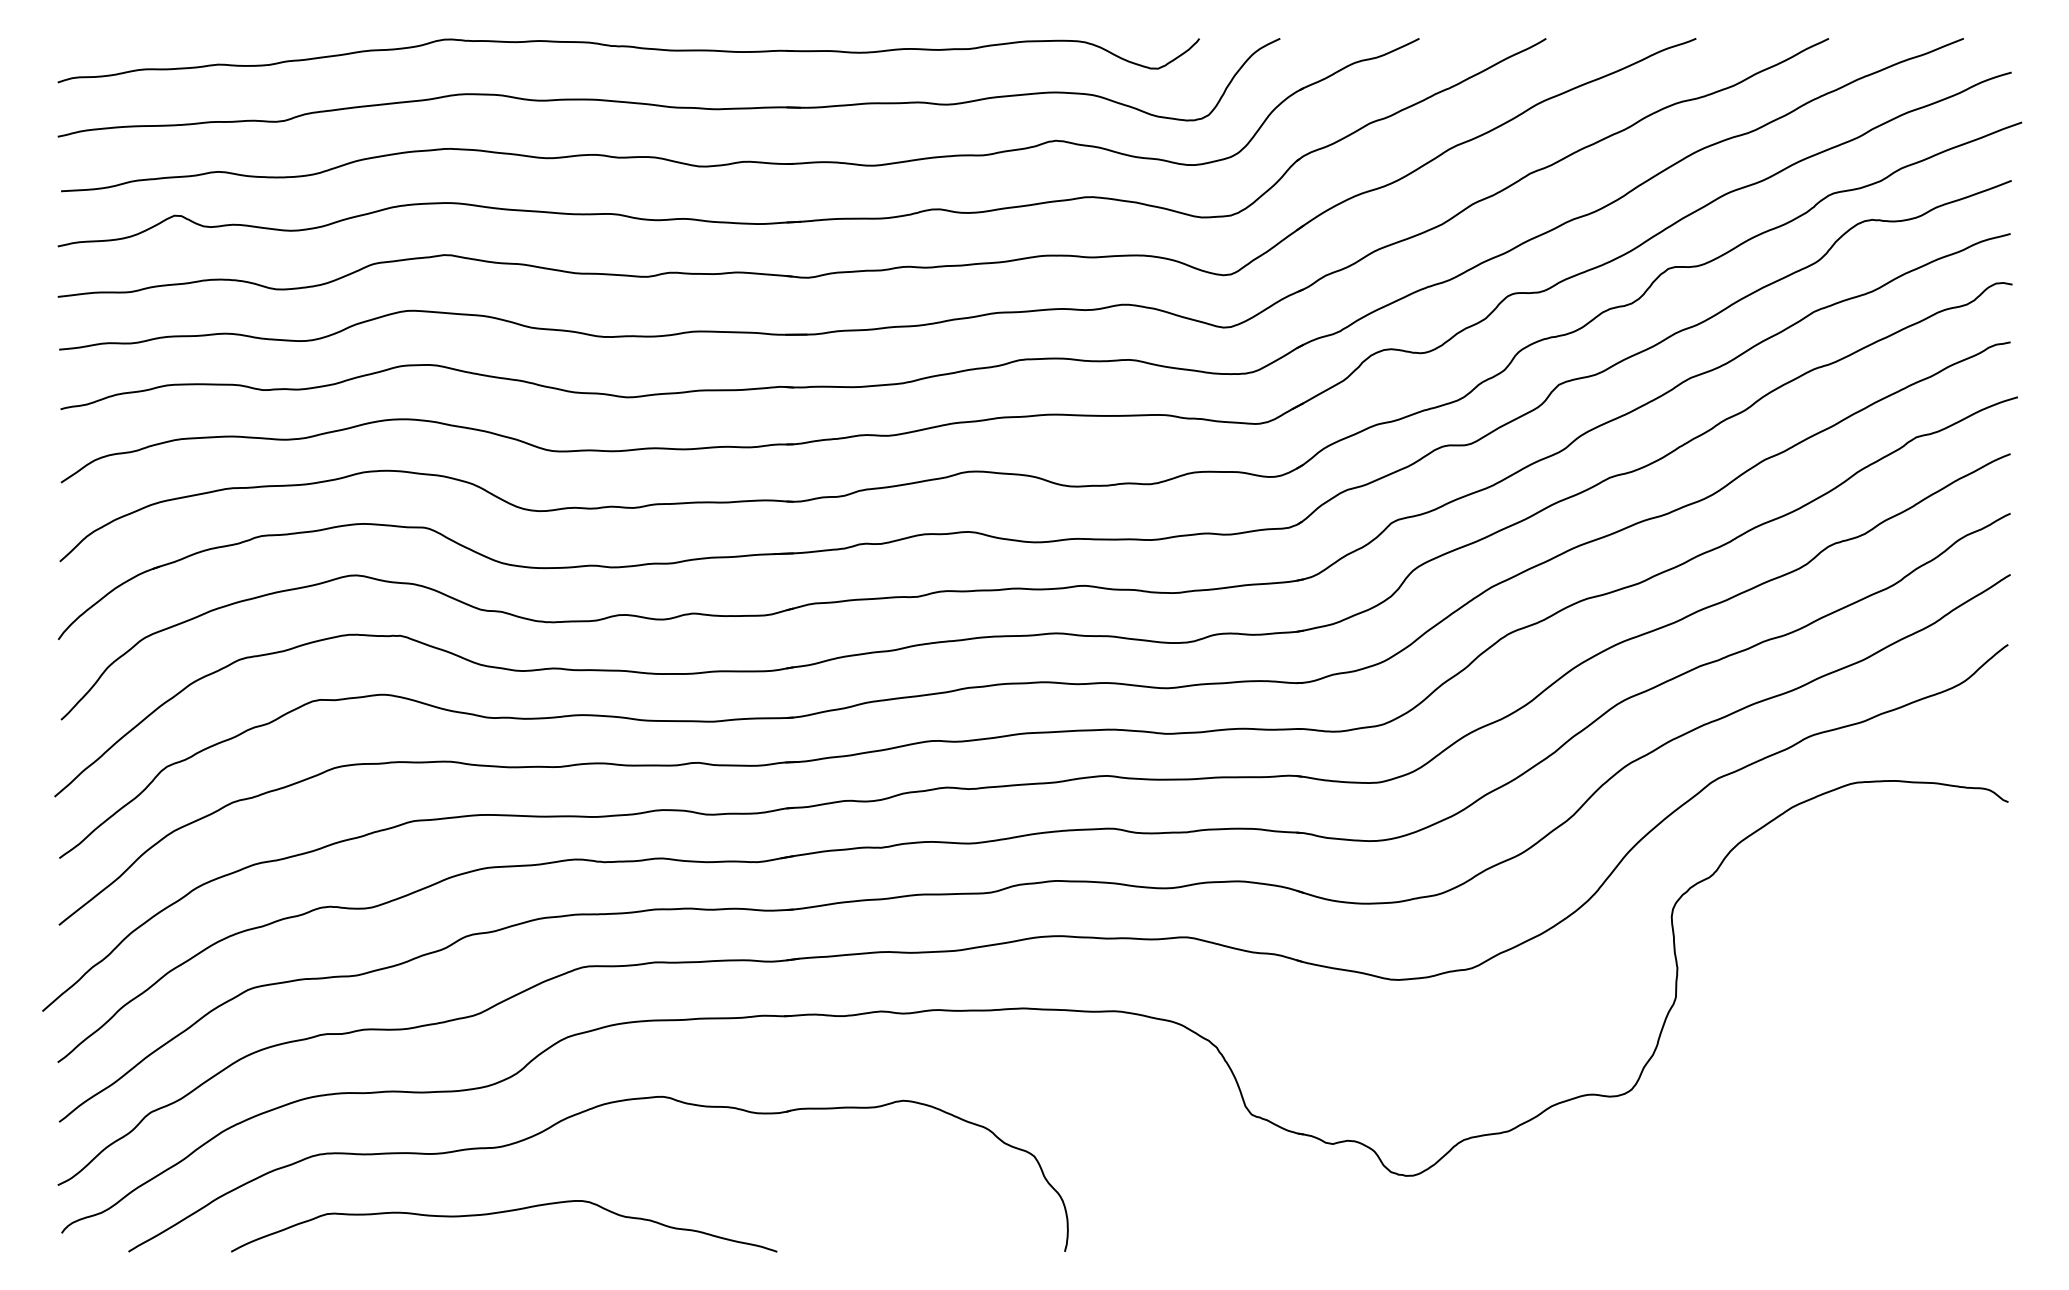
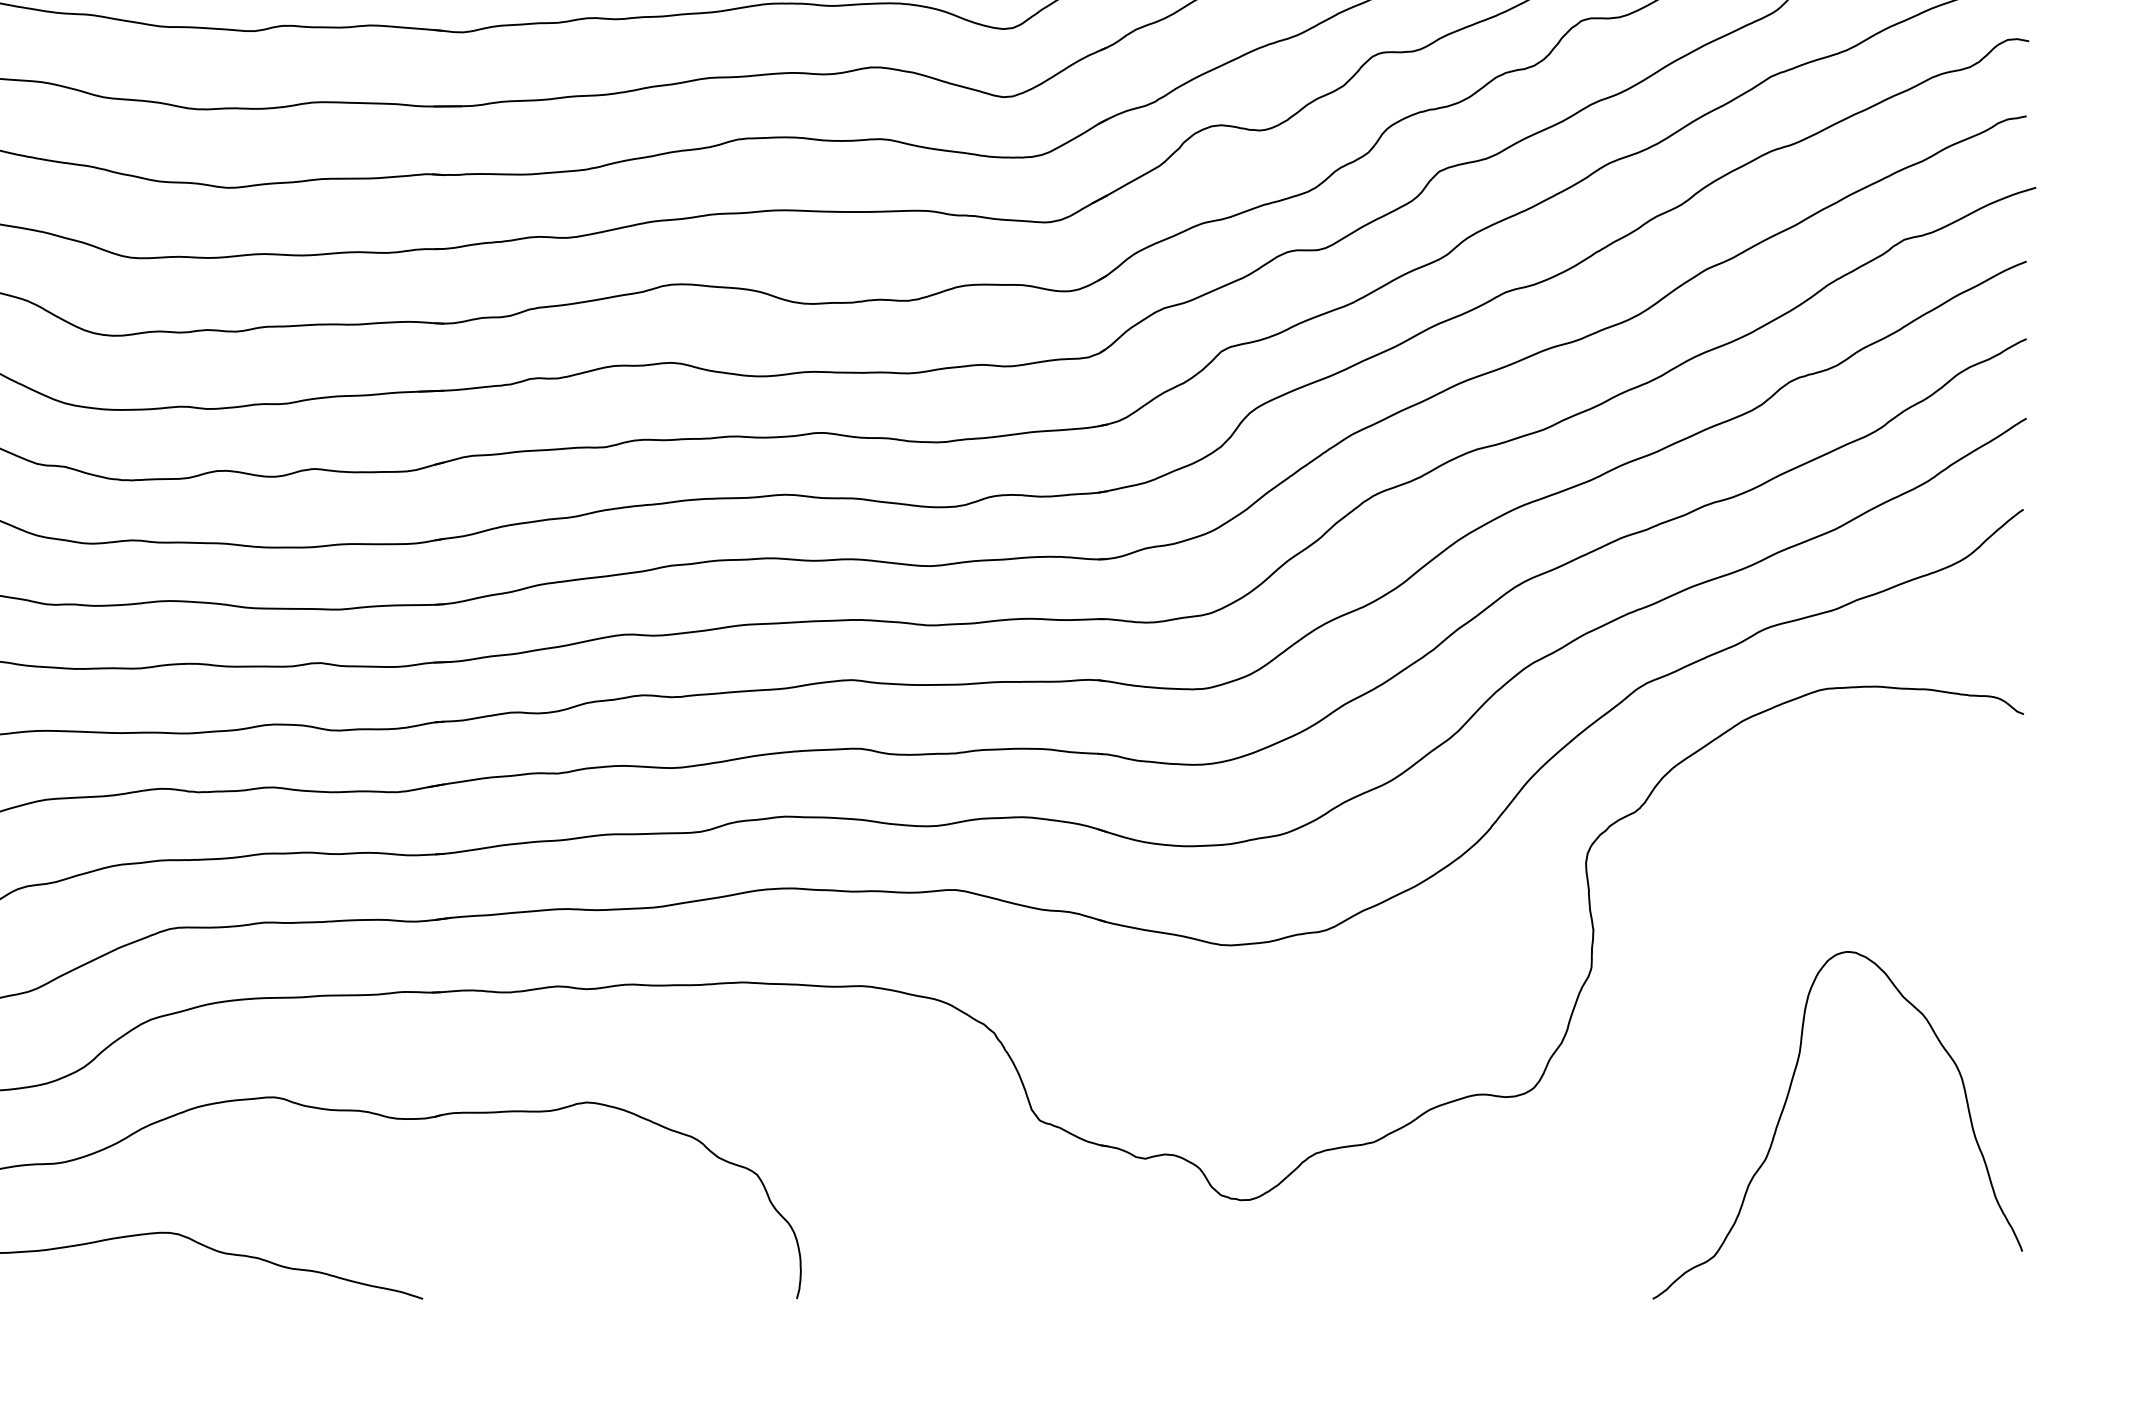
curve: (1824, 1106) -> (1784, 1109), added

